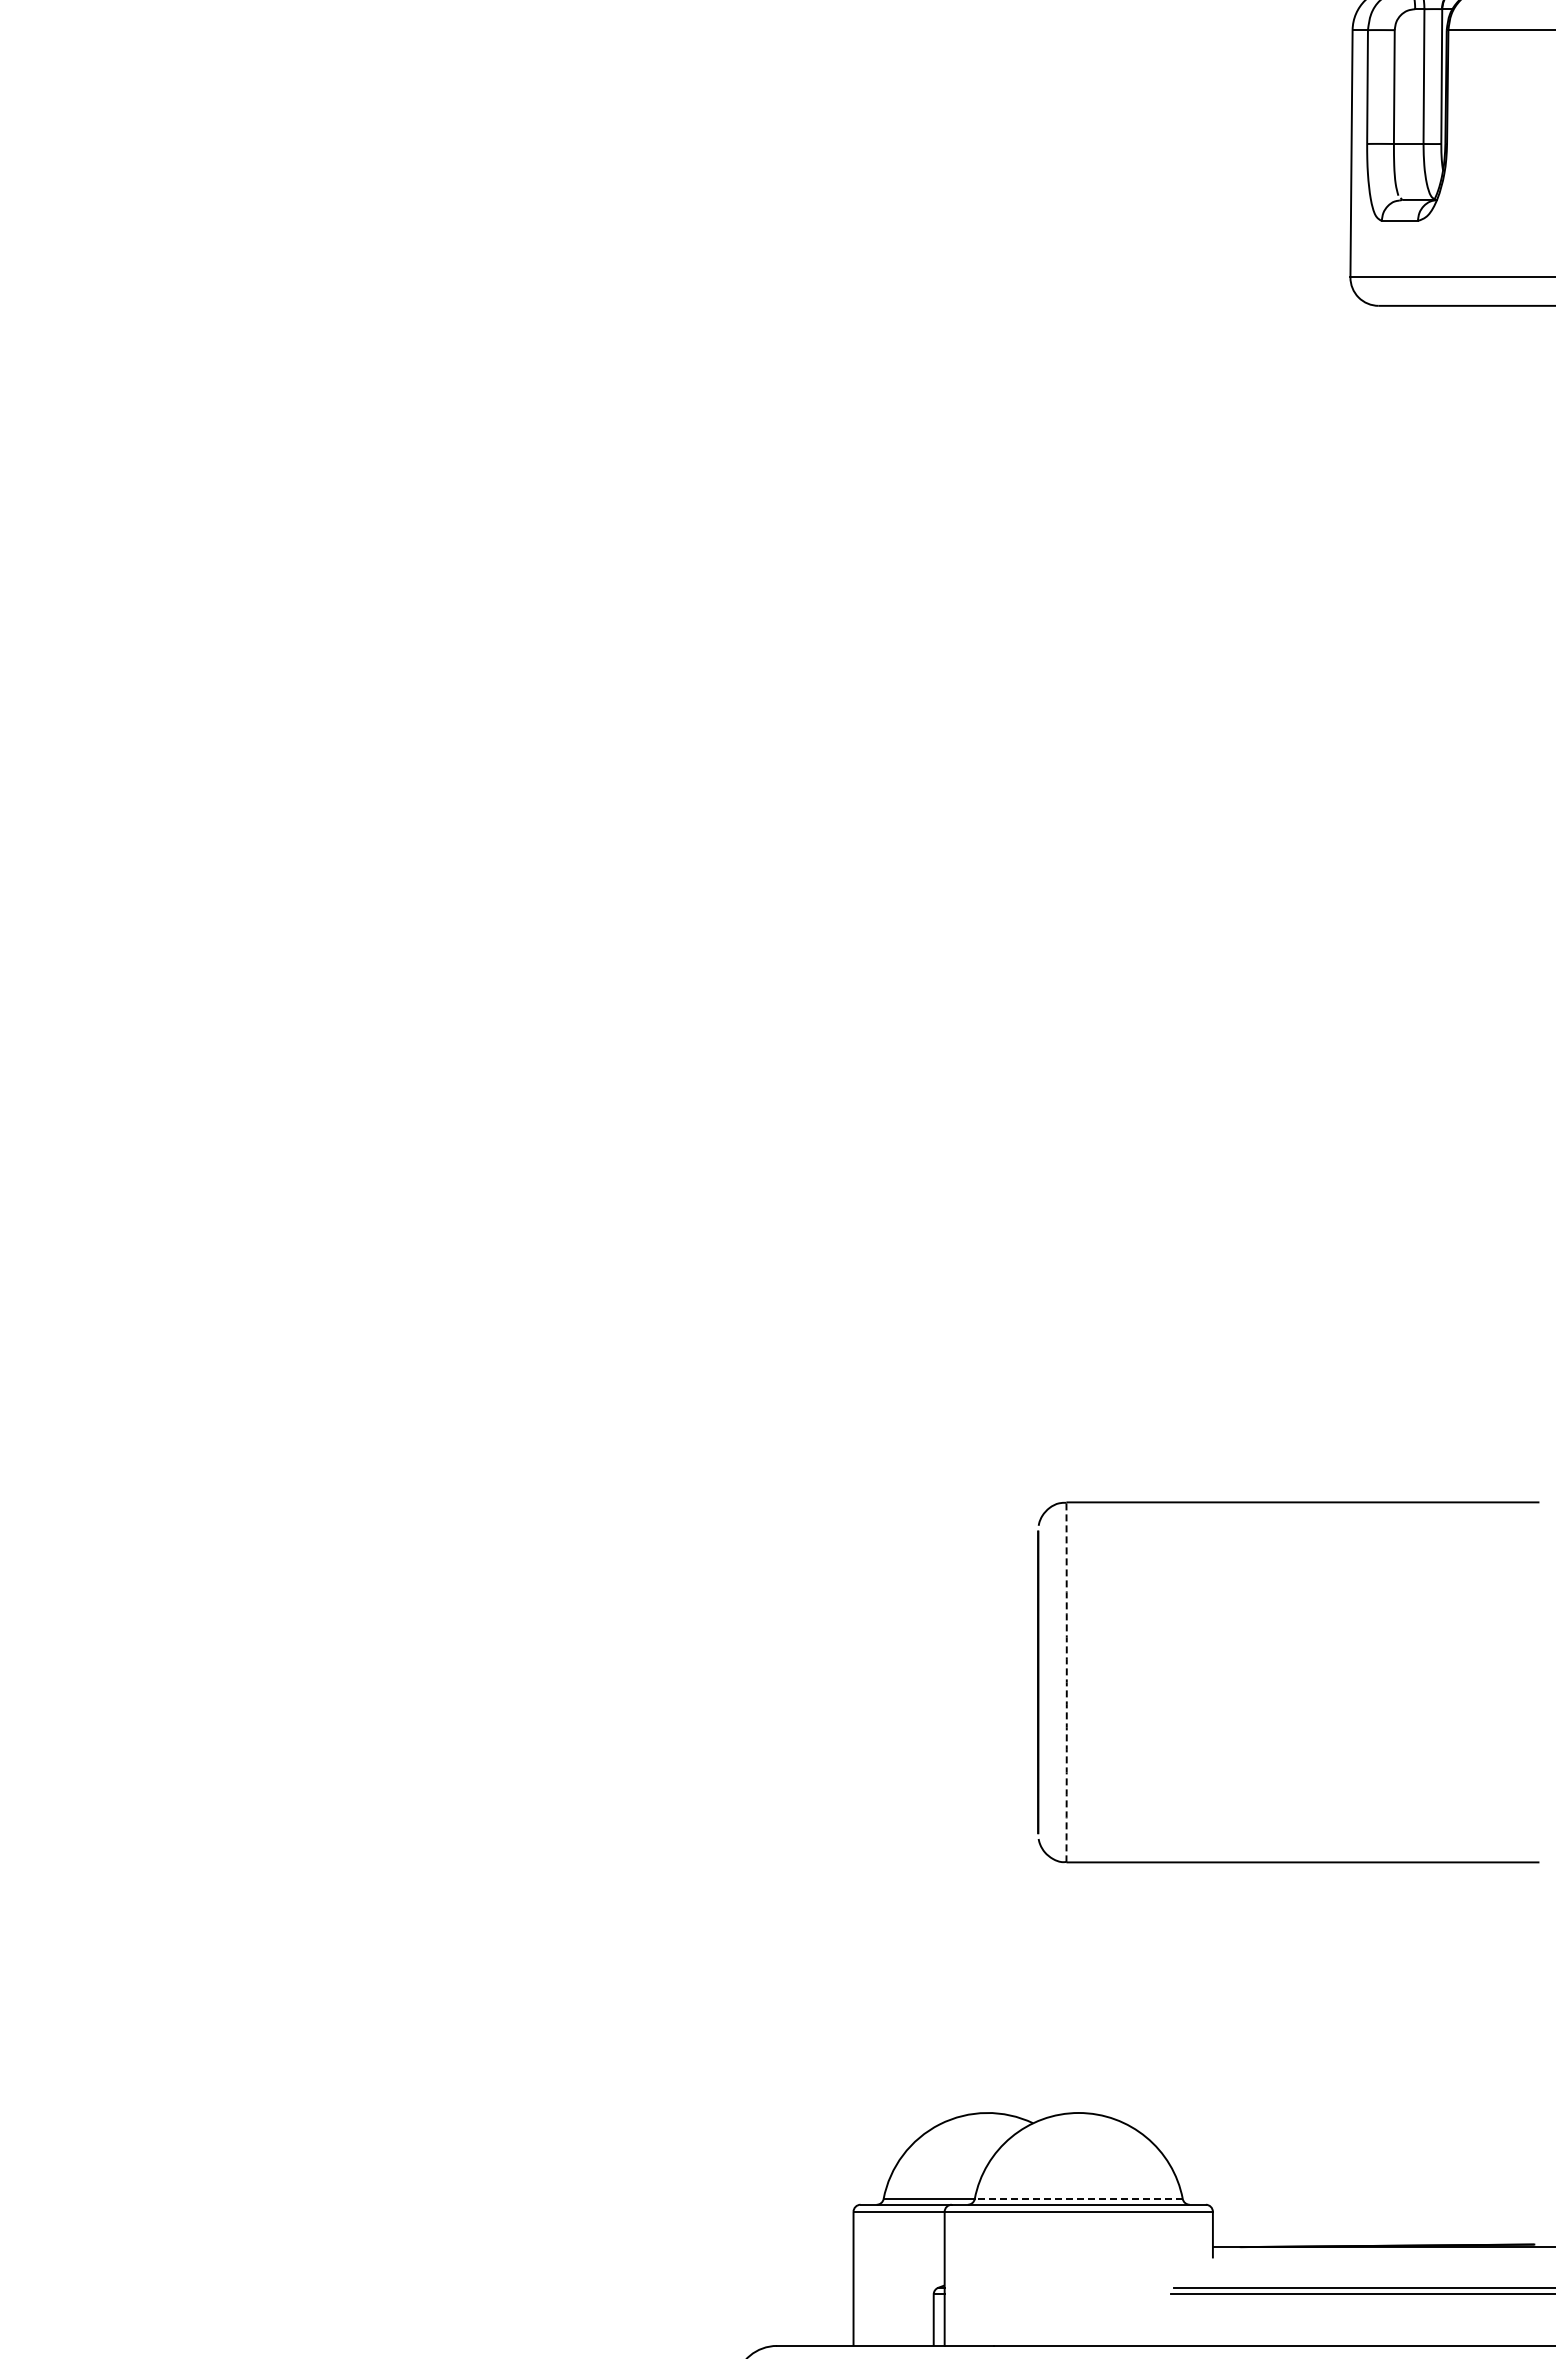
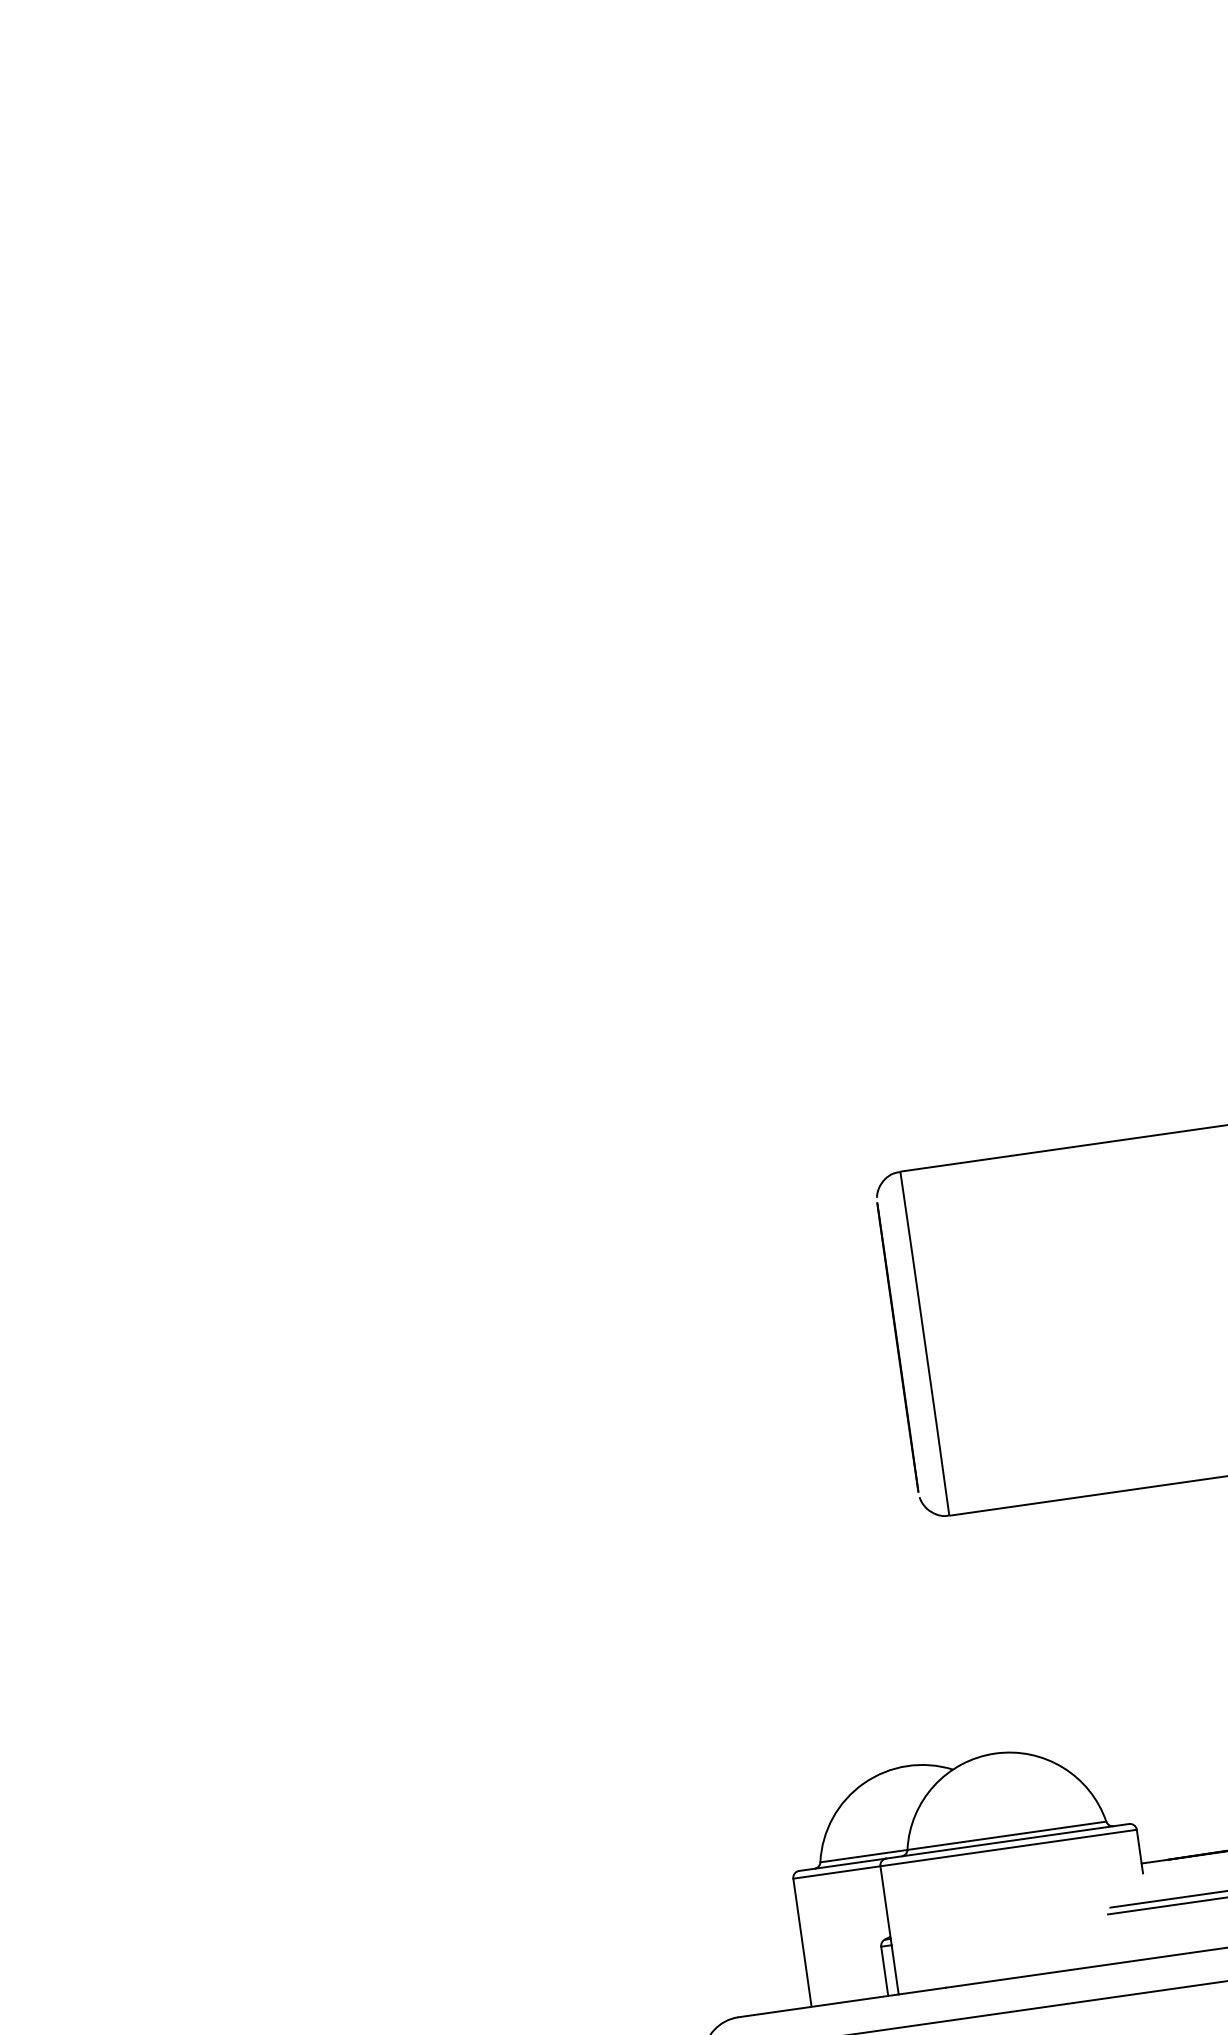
arc: (1066, 1682) -> (924, 1343), dashed -> solid
line: (1078, 2199) -> (1006, 1836), dashed -> solid

